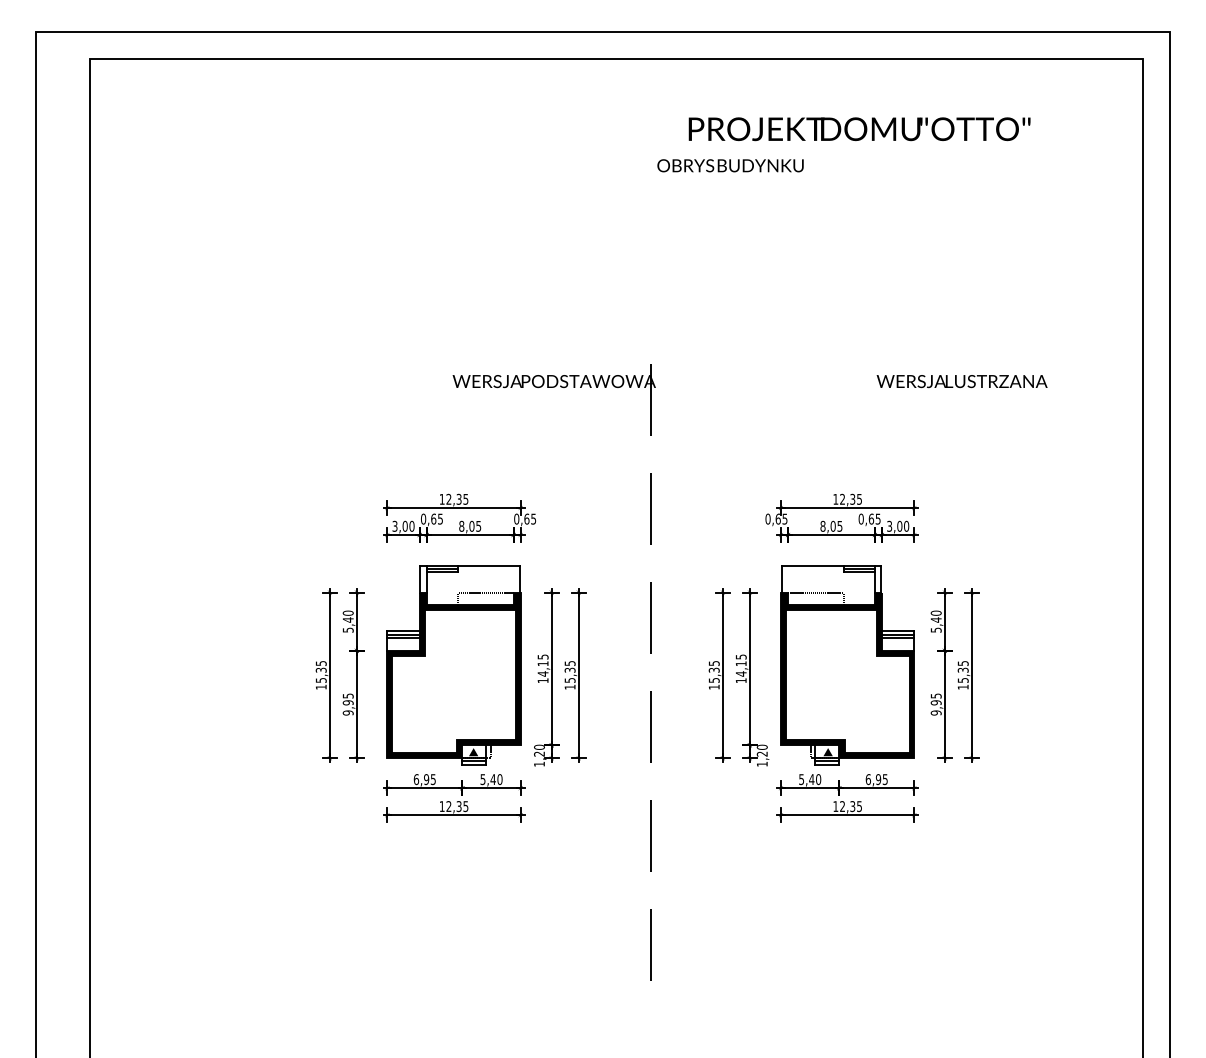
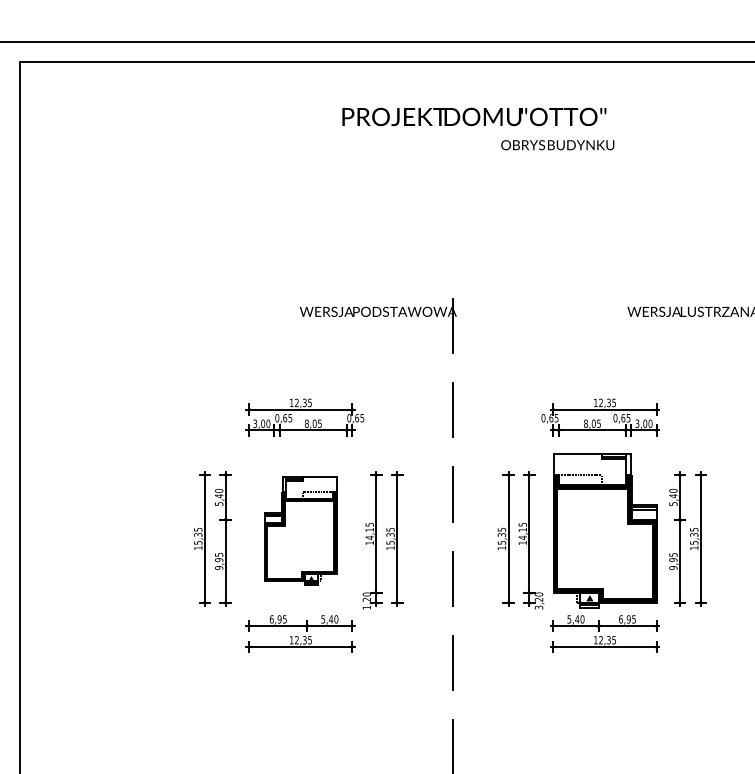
text: (859, 129) -> (474, 117), moved
text: (730, 165) -> (557, 144), moved
part: (453, 665) -> (300, 531), size x0.7
text: (761, 763) -> (538, 607), 1,20 -> 3,20

